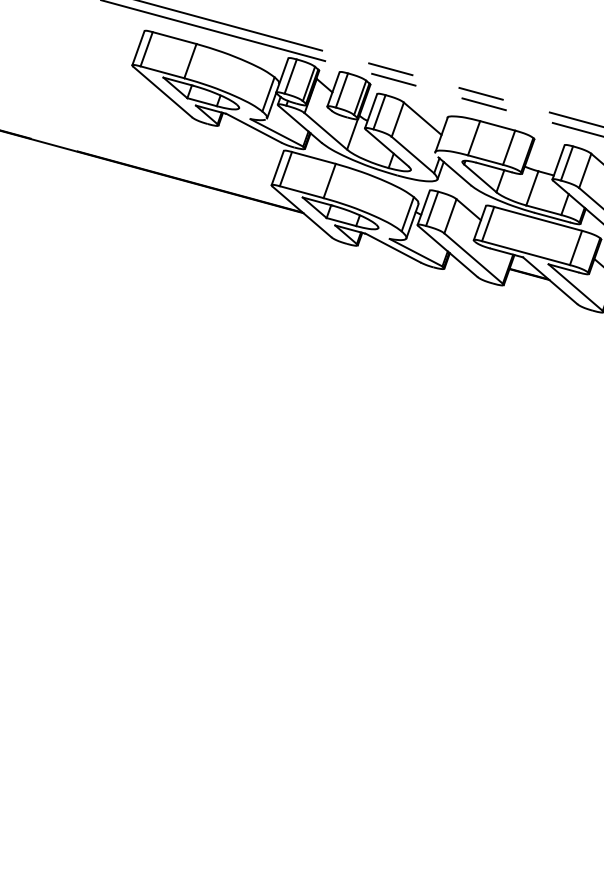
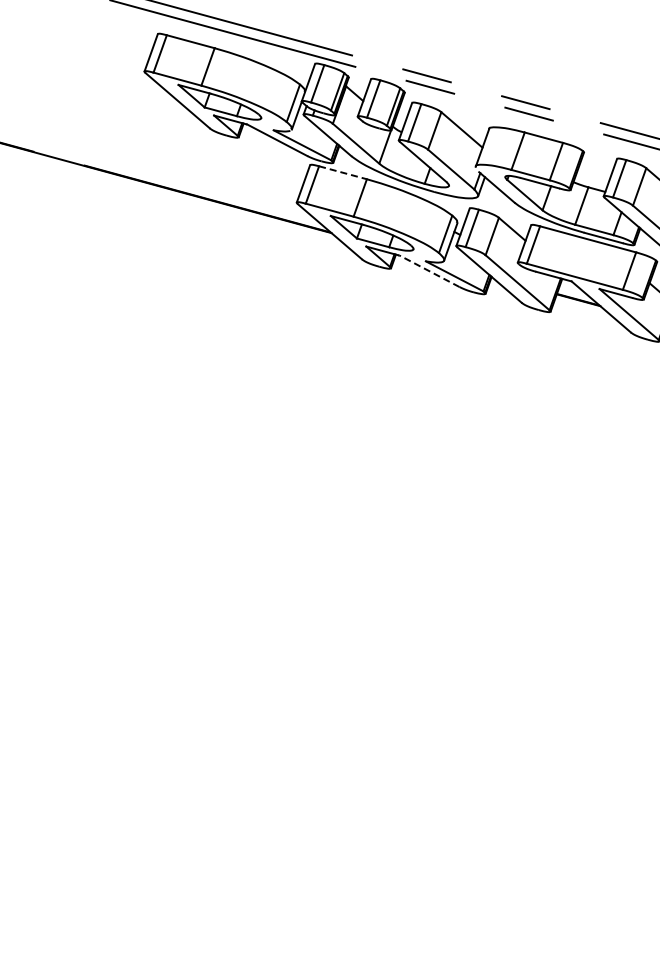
line: (314, 157) -> (343, 172), solid -> dashed
line: (393, 248) -> (429, 271), solid -> dashed

